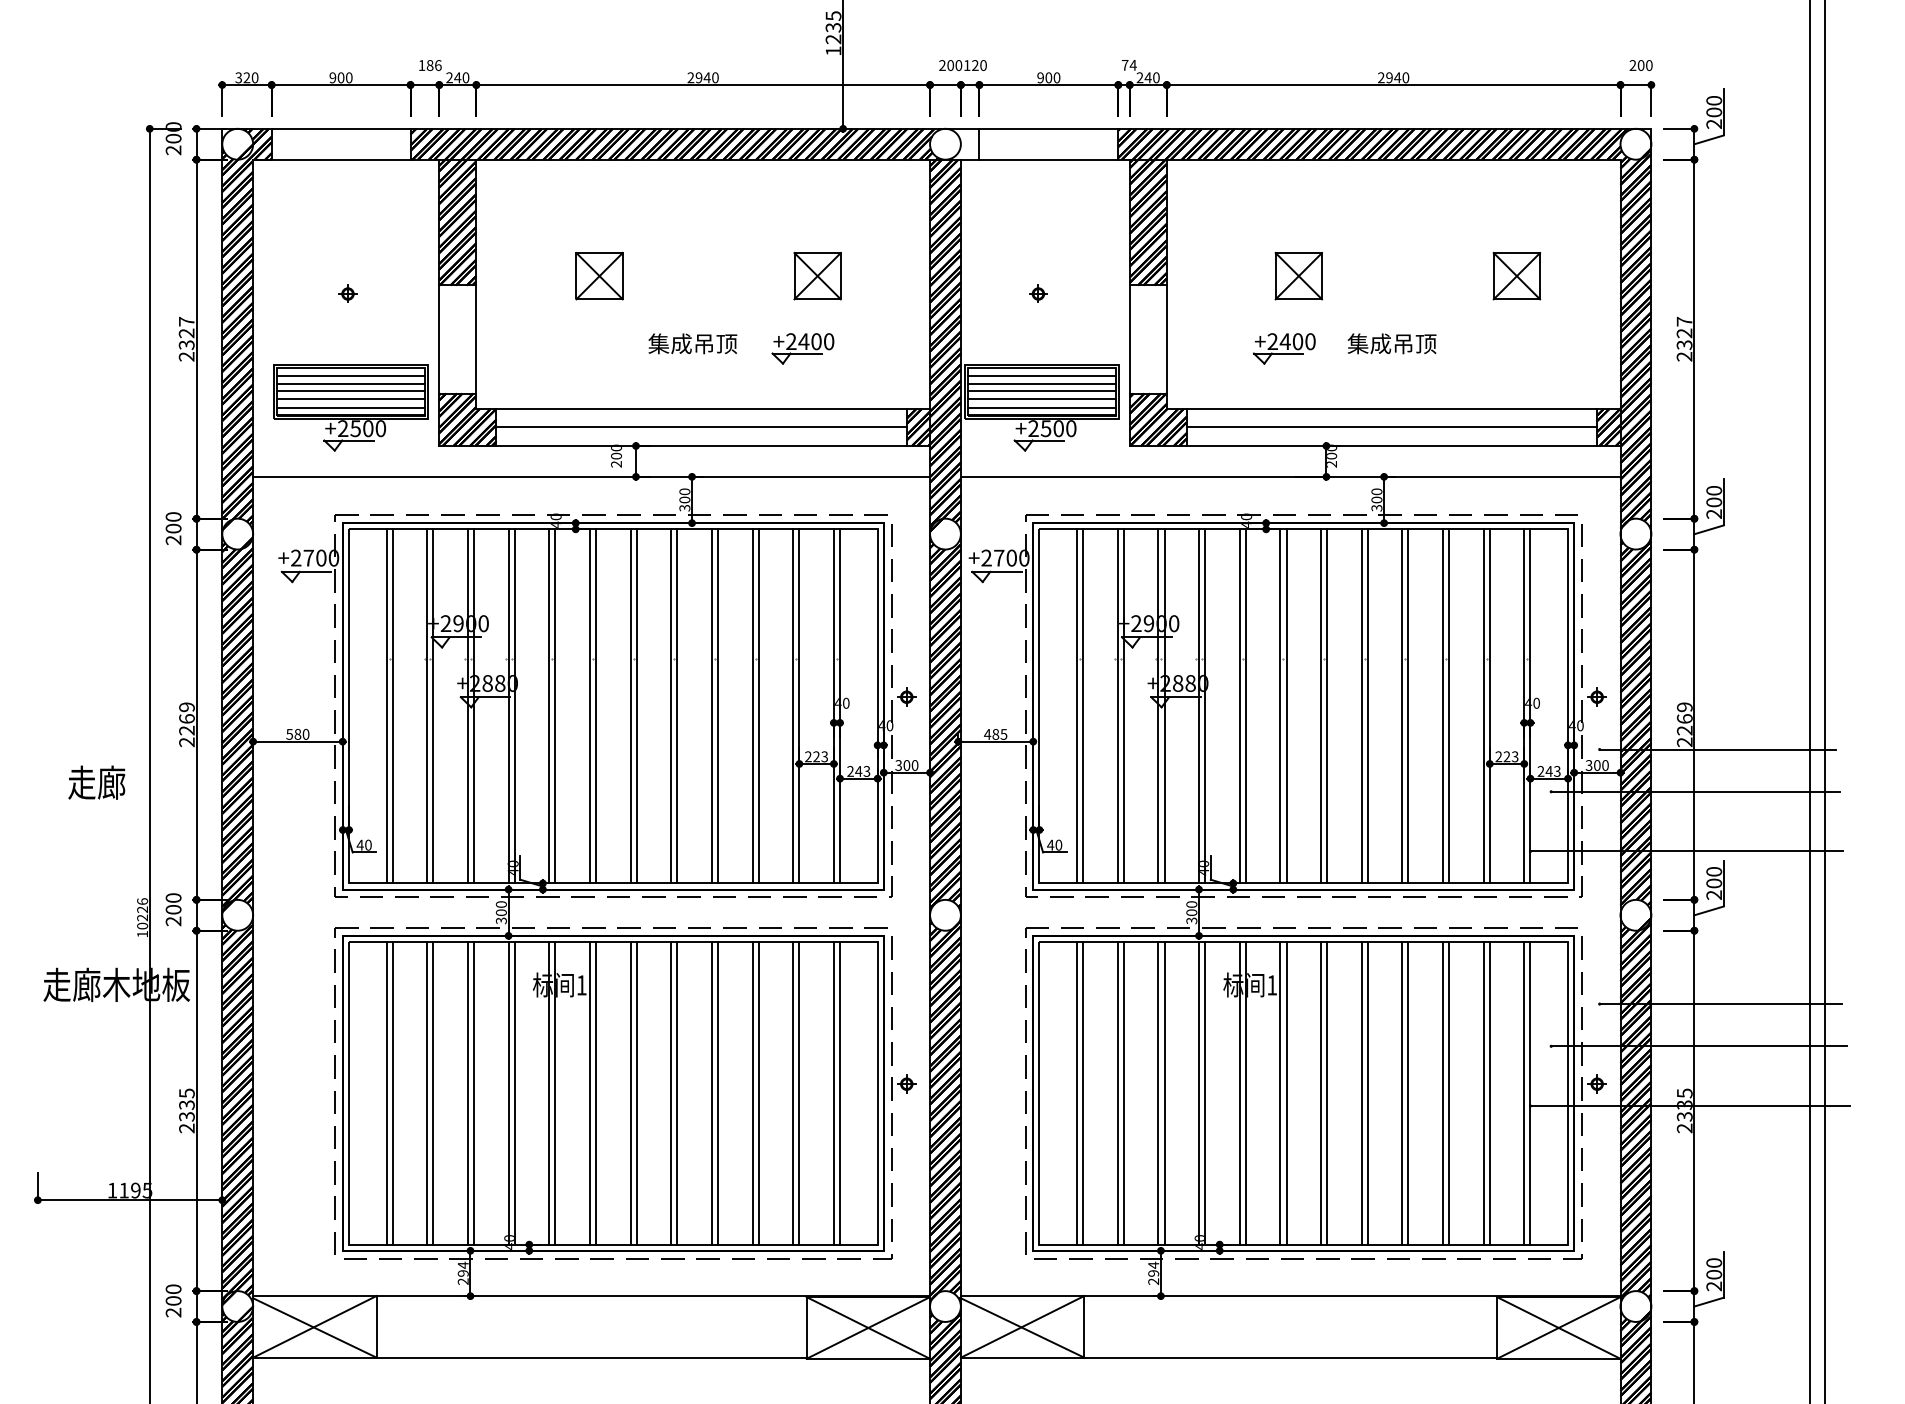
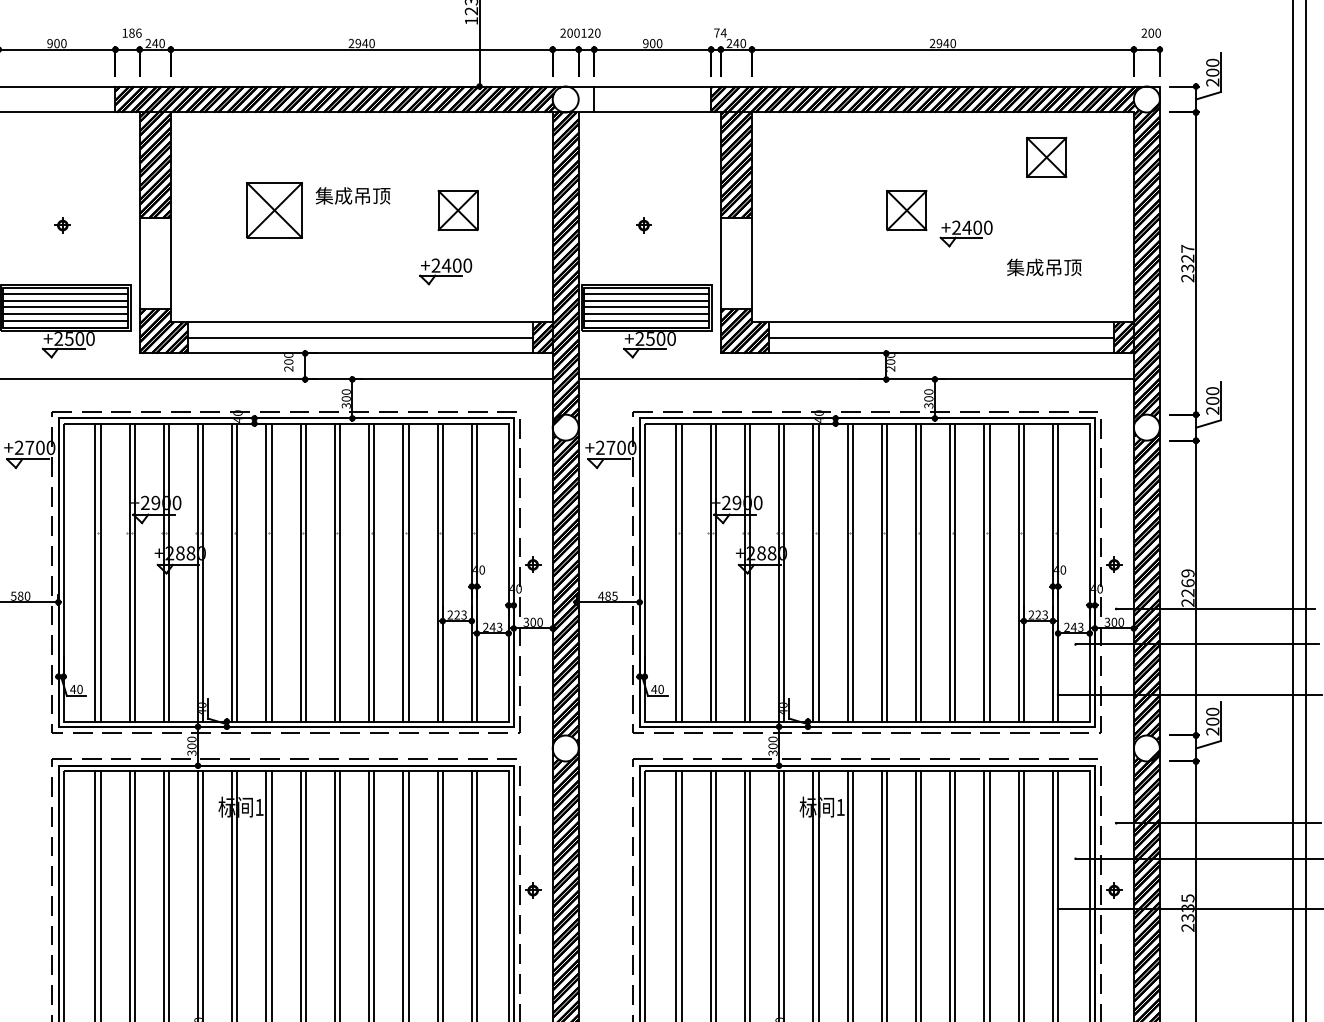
part: (599, 276) -> (274, 210), size x1.4
part: (1298, 276) -> (906, 210), moved
part: (1516, 276) -> (1046, 157), moved
text: (692, 343) -> (352, 195), moved
text: (1391, 343) -> (1043, 267), moved
part: (1283, 348) -> (965, 233), moved

